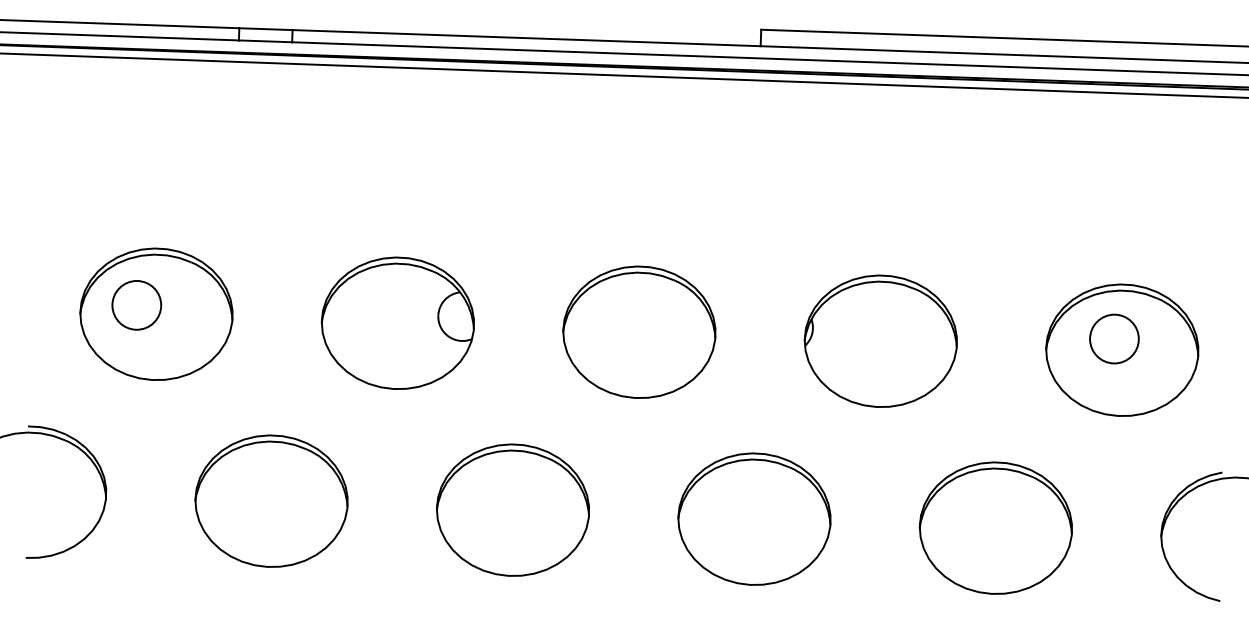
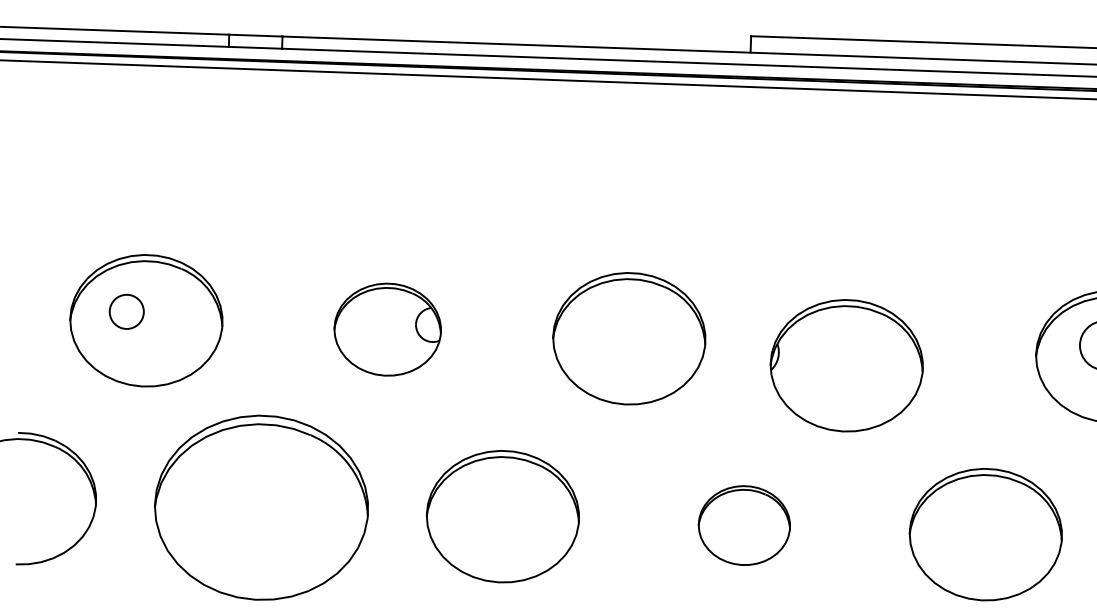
circle: (136, 305) -> (126, 311), size x0.7
part: (397, 322) -> (387, 328), size x0.7
part: (880, 340) -> (846, 364), moved
part: (271, 500) -> (261, 506), size x1.4
part: (754, 518) -> (744, 524), size x0.6

